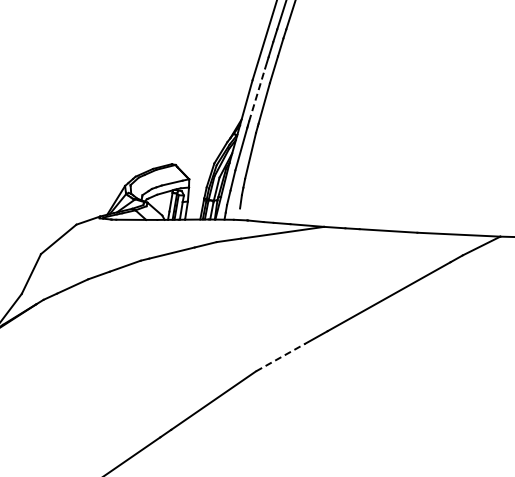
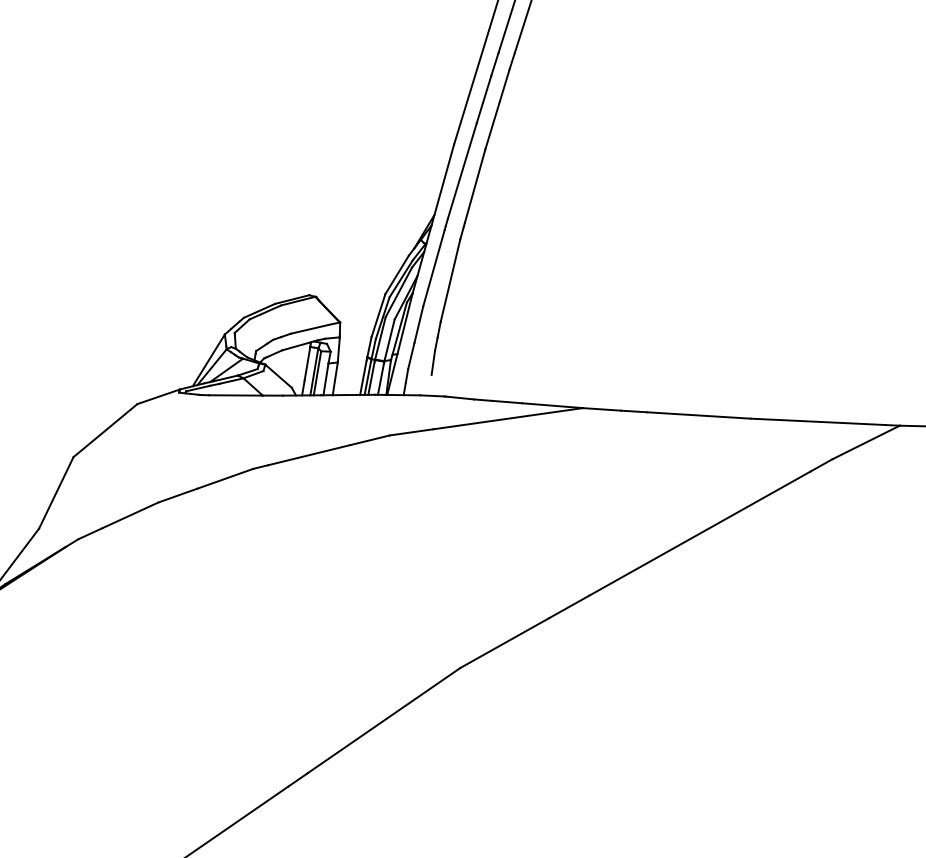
line: (257, 95) -> (463, 171), dashed -> solid
line: (281, 357) -> (506, 643), dashed -> solid

